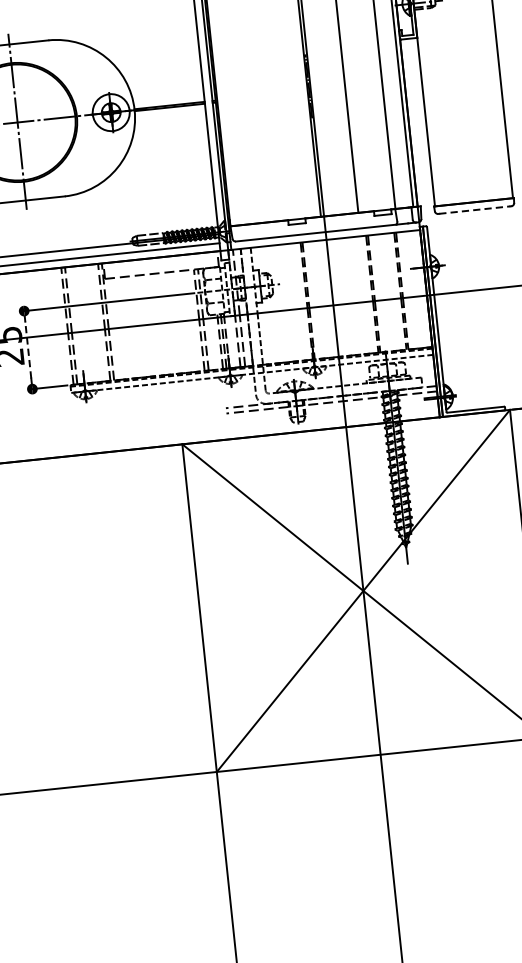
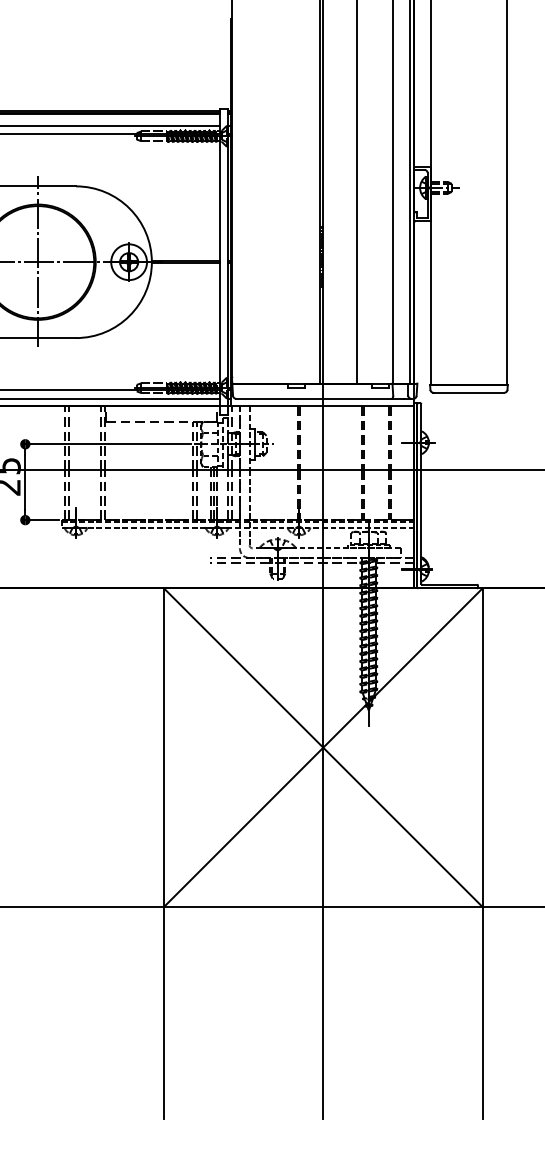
line: (474, 209) -> (468, 392), dashed -> solid
line: (28, 350) -> (25, 482), dashed -> solid

